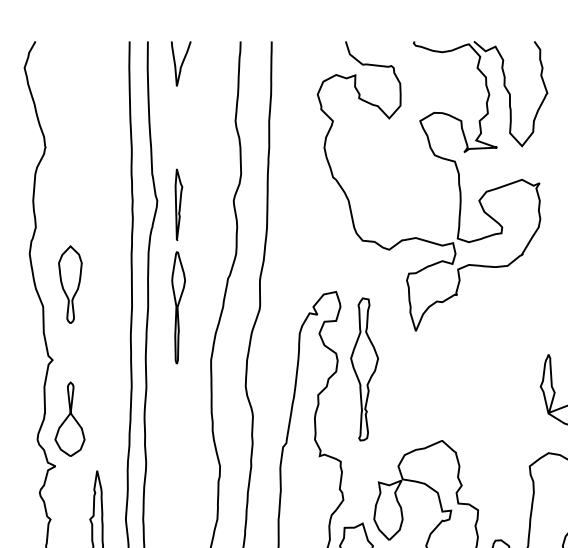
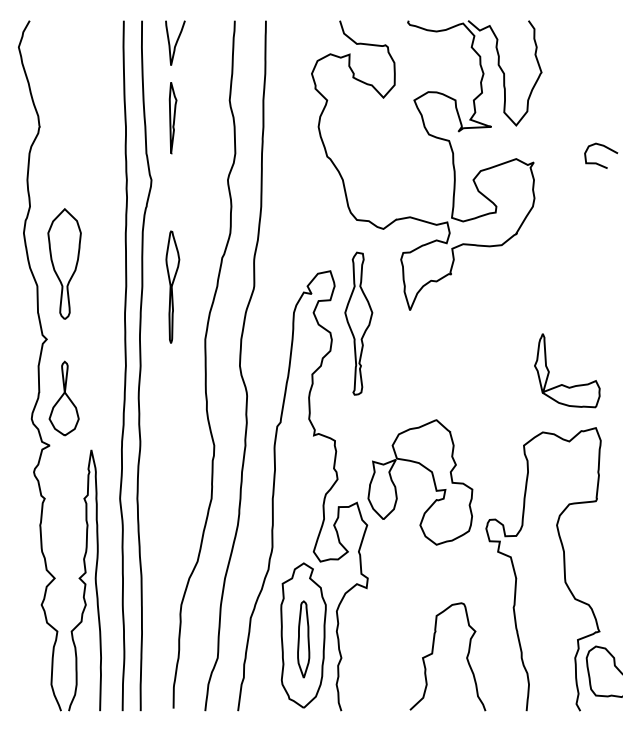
part: (178, 205) -> (172, 118), moved
part: (70, 284) -> (64, 263), size x1.43
part: (364, 369) -> (358, 323), moved

